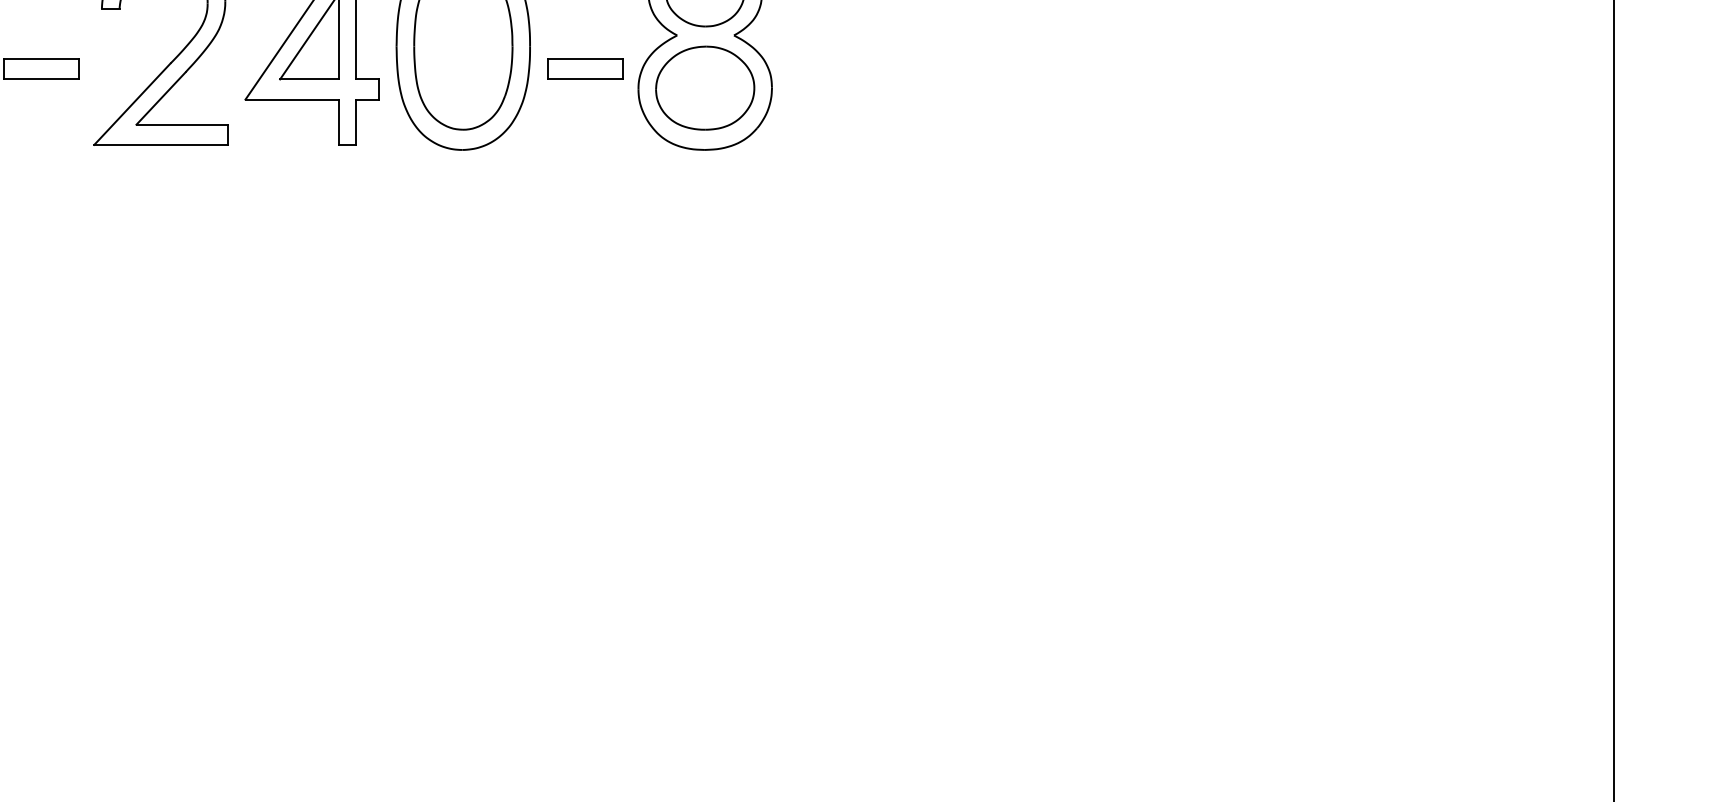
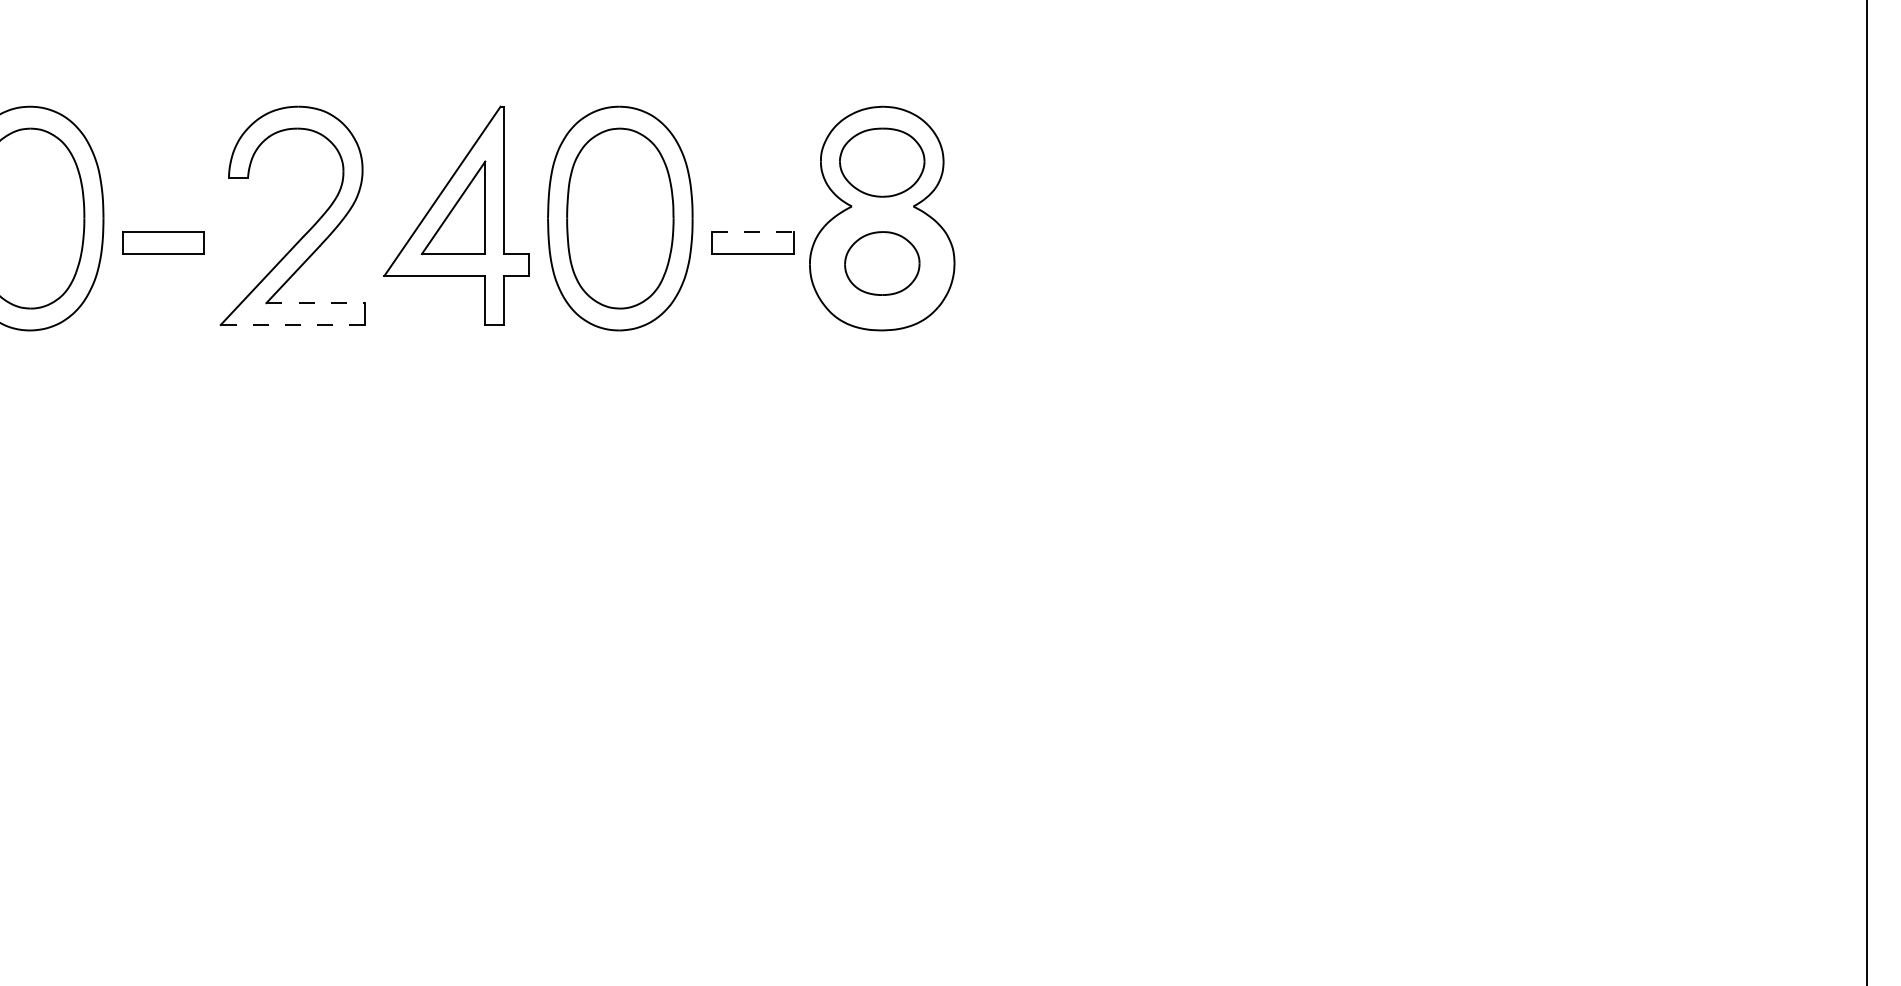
line: (585, 59) -> (752, 232), solid -> dashed
part: (705, 88) -> (882, 263), size x0.7
line: (182, 125) -> (316, 303), solid -> dashed
line: (160, 145) -> (292, 325), solid -> dashed

